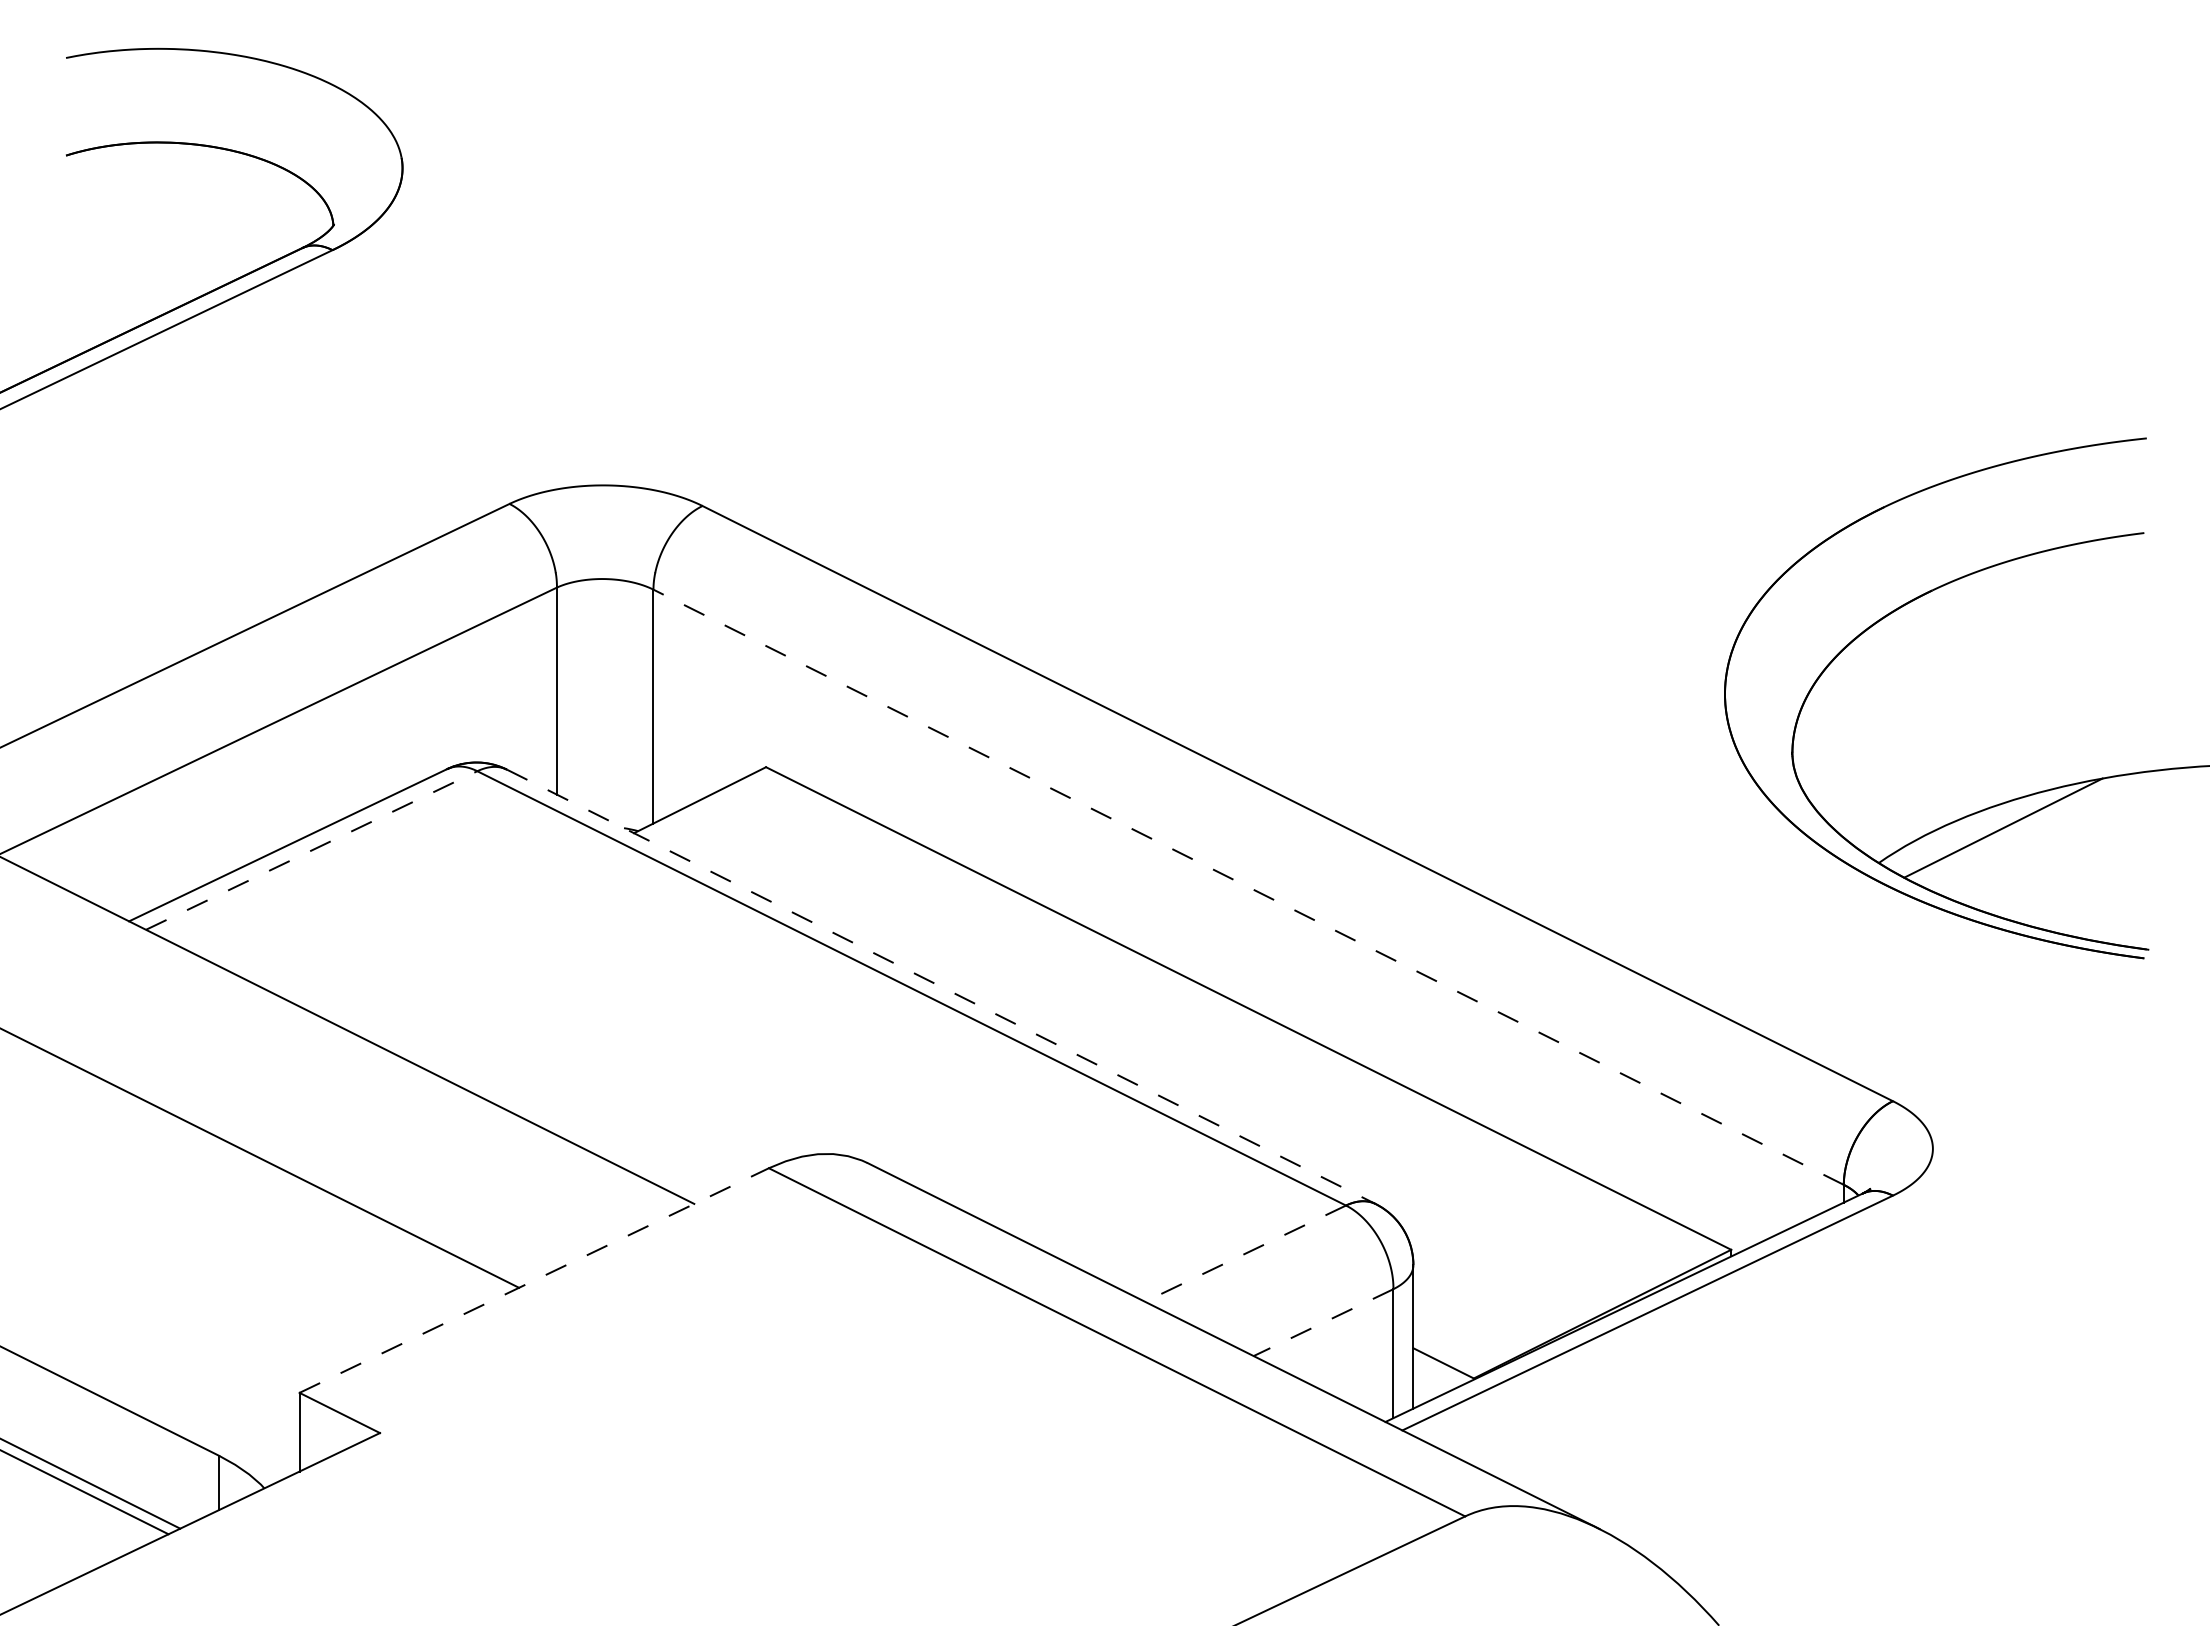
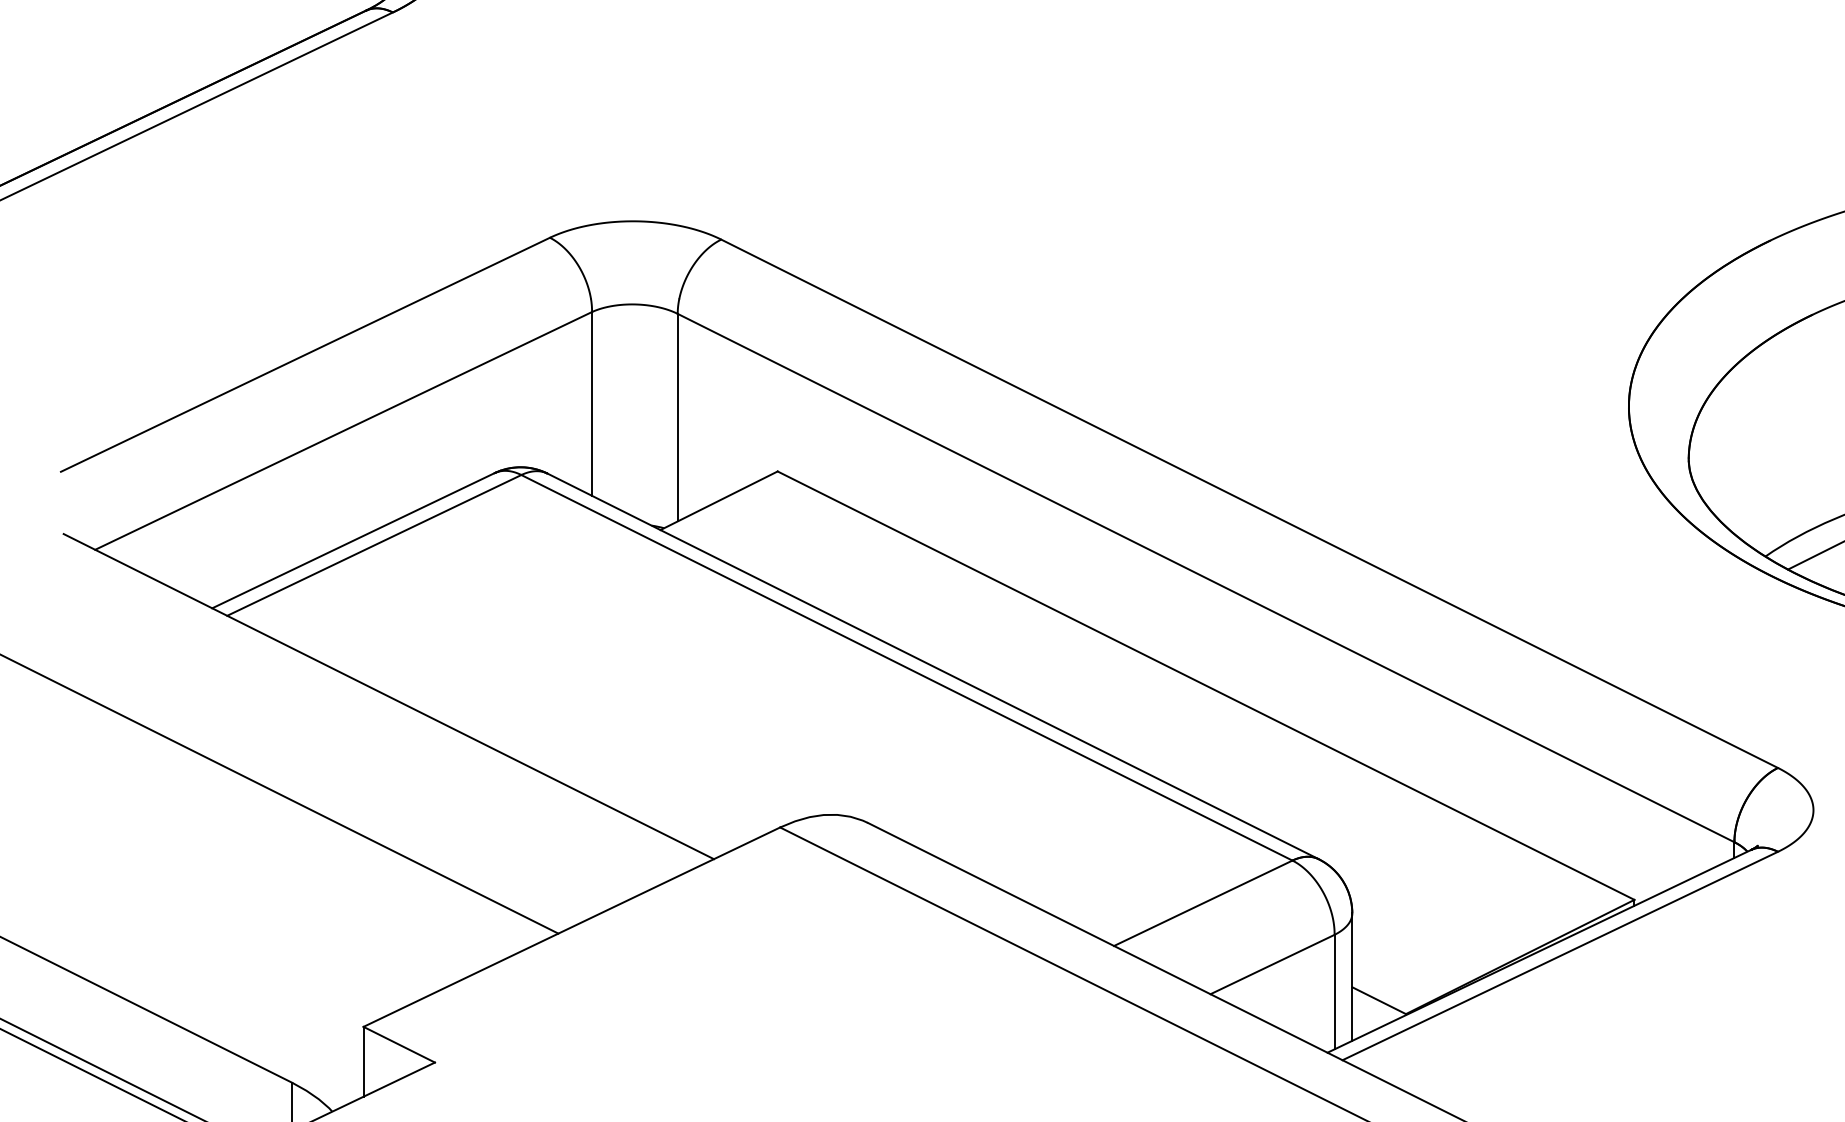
line: (311, 850) -> (374, 545), dashed -> solid
line: (1248, 887) -> (1205, 578), dashed -> solid
line: (941, 986) -> (933, 666), dashed -> solid
line: (1245, 1253) -> (1203, 903), dashed -> solid
line: (534, 1280) -> (572, 927), dashed -> solid
line: (1323, 1322) -> (1272, 964), dashed -> solid

